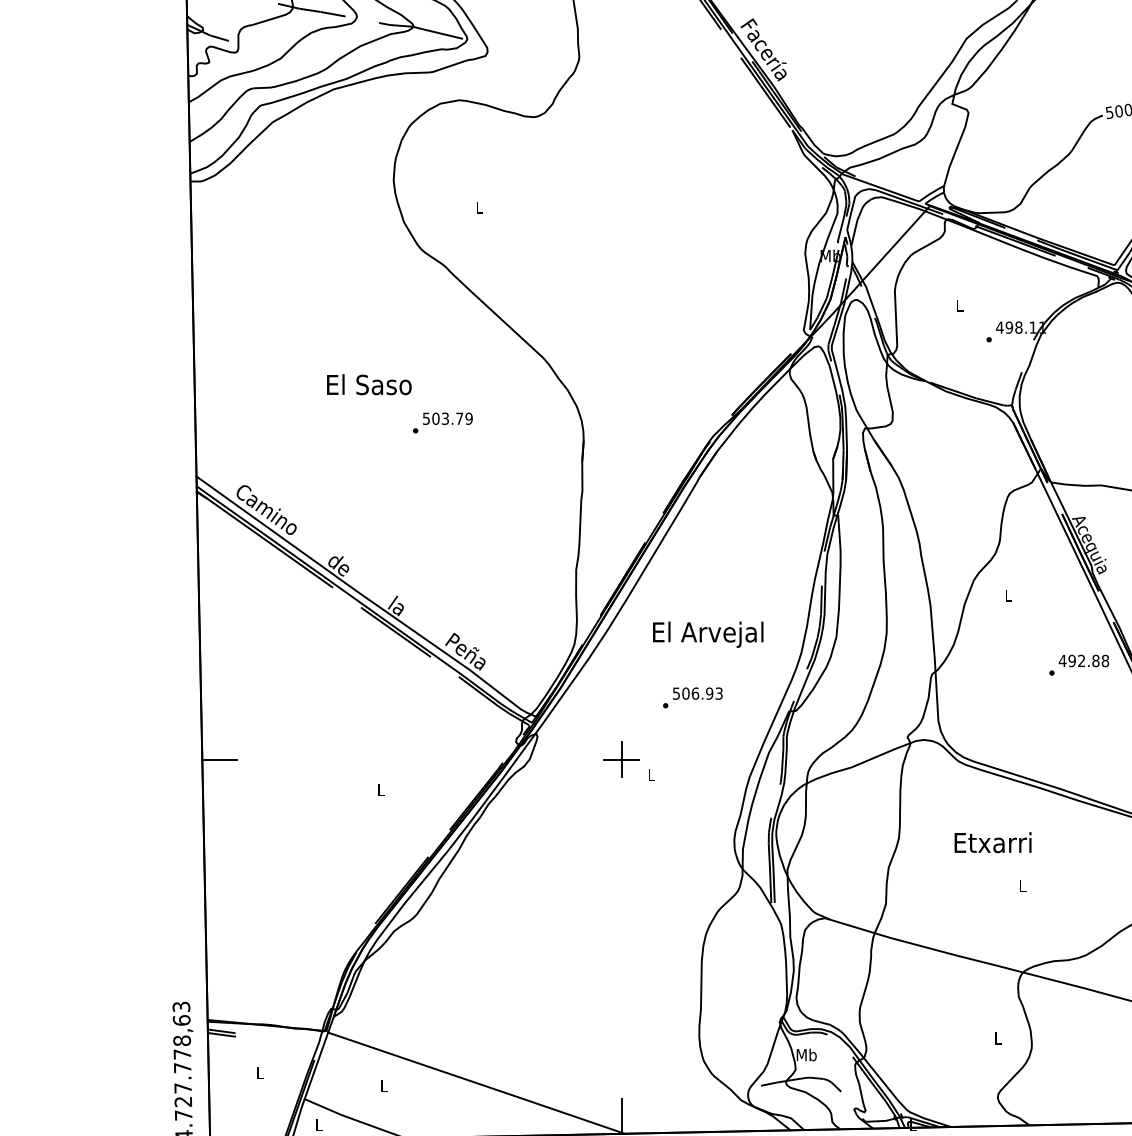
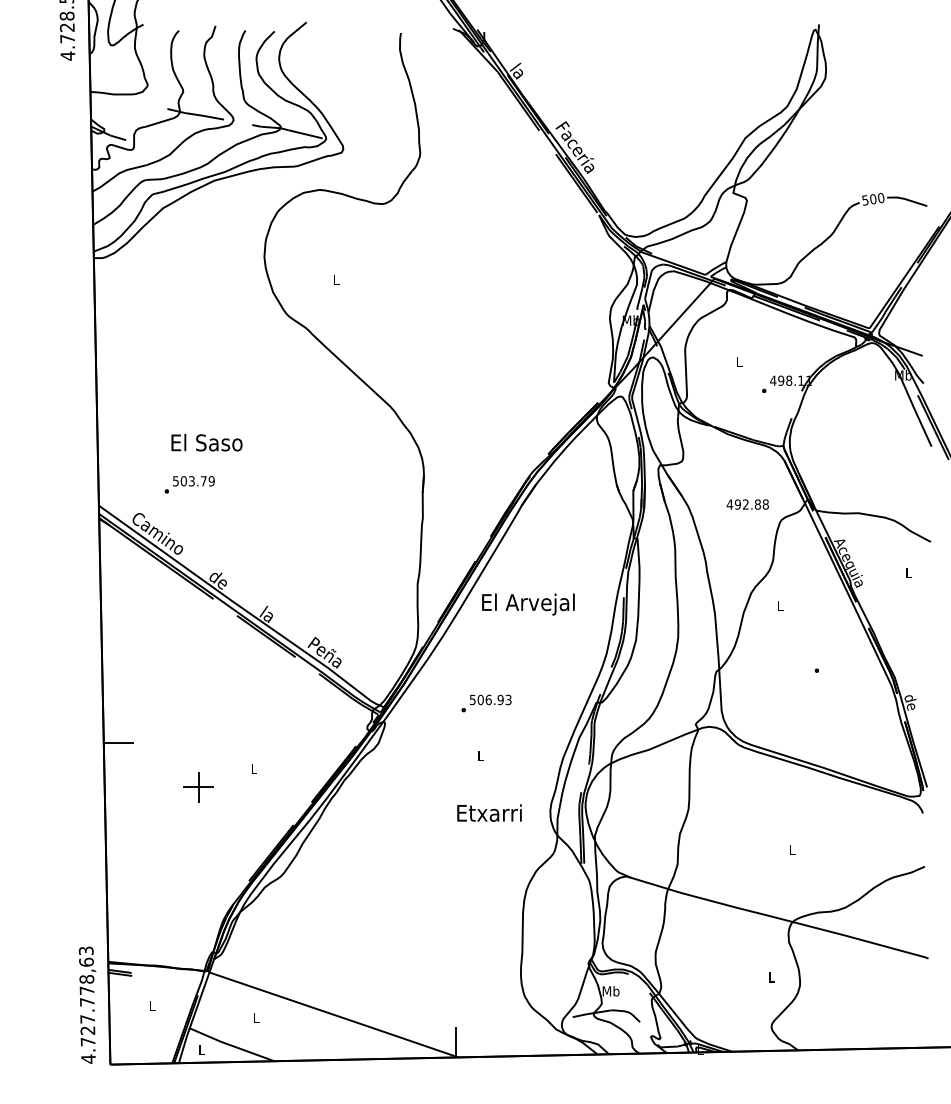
text: (368, 384) -> (206, 442), moved
text: (442, 422) -> (189, 484), moved
text: (708, 634) -> (528, 604), moved
text: (1083, 660) -> (747, 504), moved
text: (692, 697) -> (486, 703), moved
part: (621, 759) -> (198, 787), moved
text: (993, 841) -> (489, 812), moved

